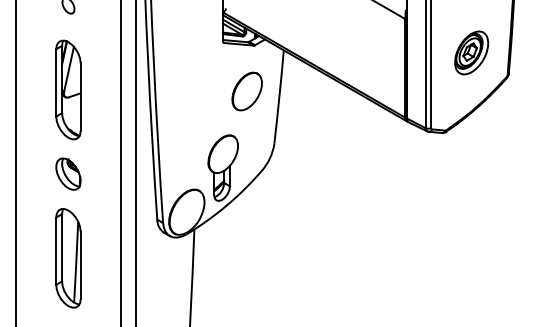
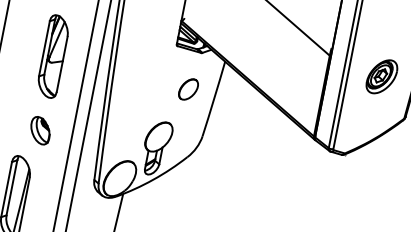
part: (471, 52) -> (381, 76), moved
part: (68, 89) -> (53, 56), moved
part: (246, 91) -> (188, 89), size x0.7
part: (68, 173) -> (40, 130), moved

